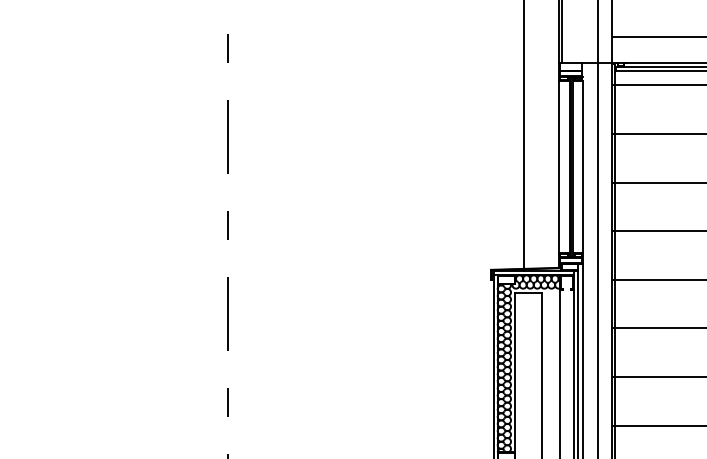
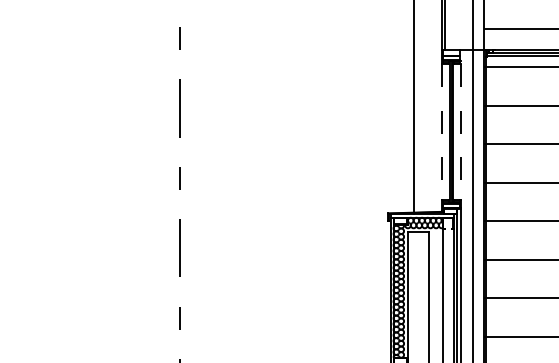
line: (559, 167) -> (442, 132), solid -> dashed
line: (582, 167) -> (460, 132), solid -> dashed

